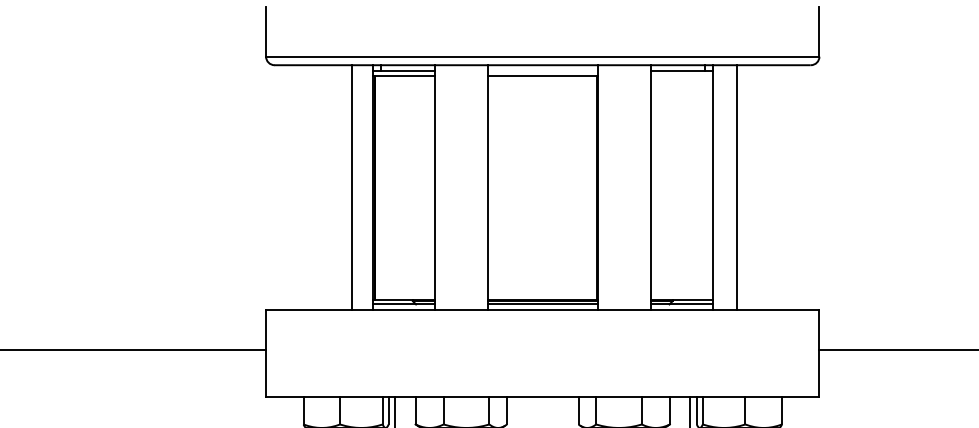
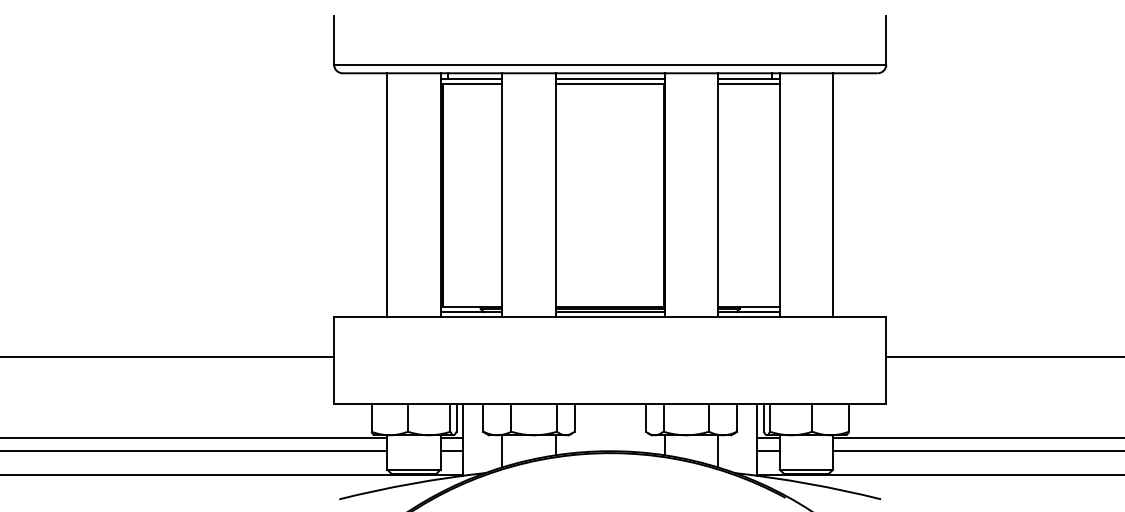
line: (542, 70) -> (609, 78), added
line: (681, 75) -> (748, 83), added
line: (351, 187) -> (387, 195), moved
line: (736, 187) -> (832, 195), moved

